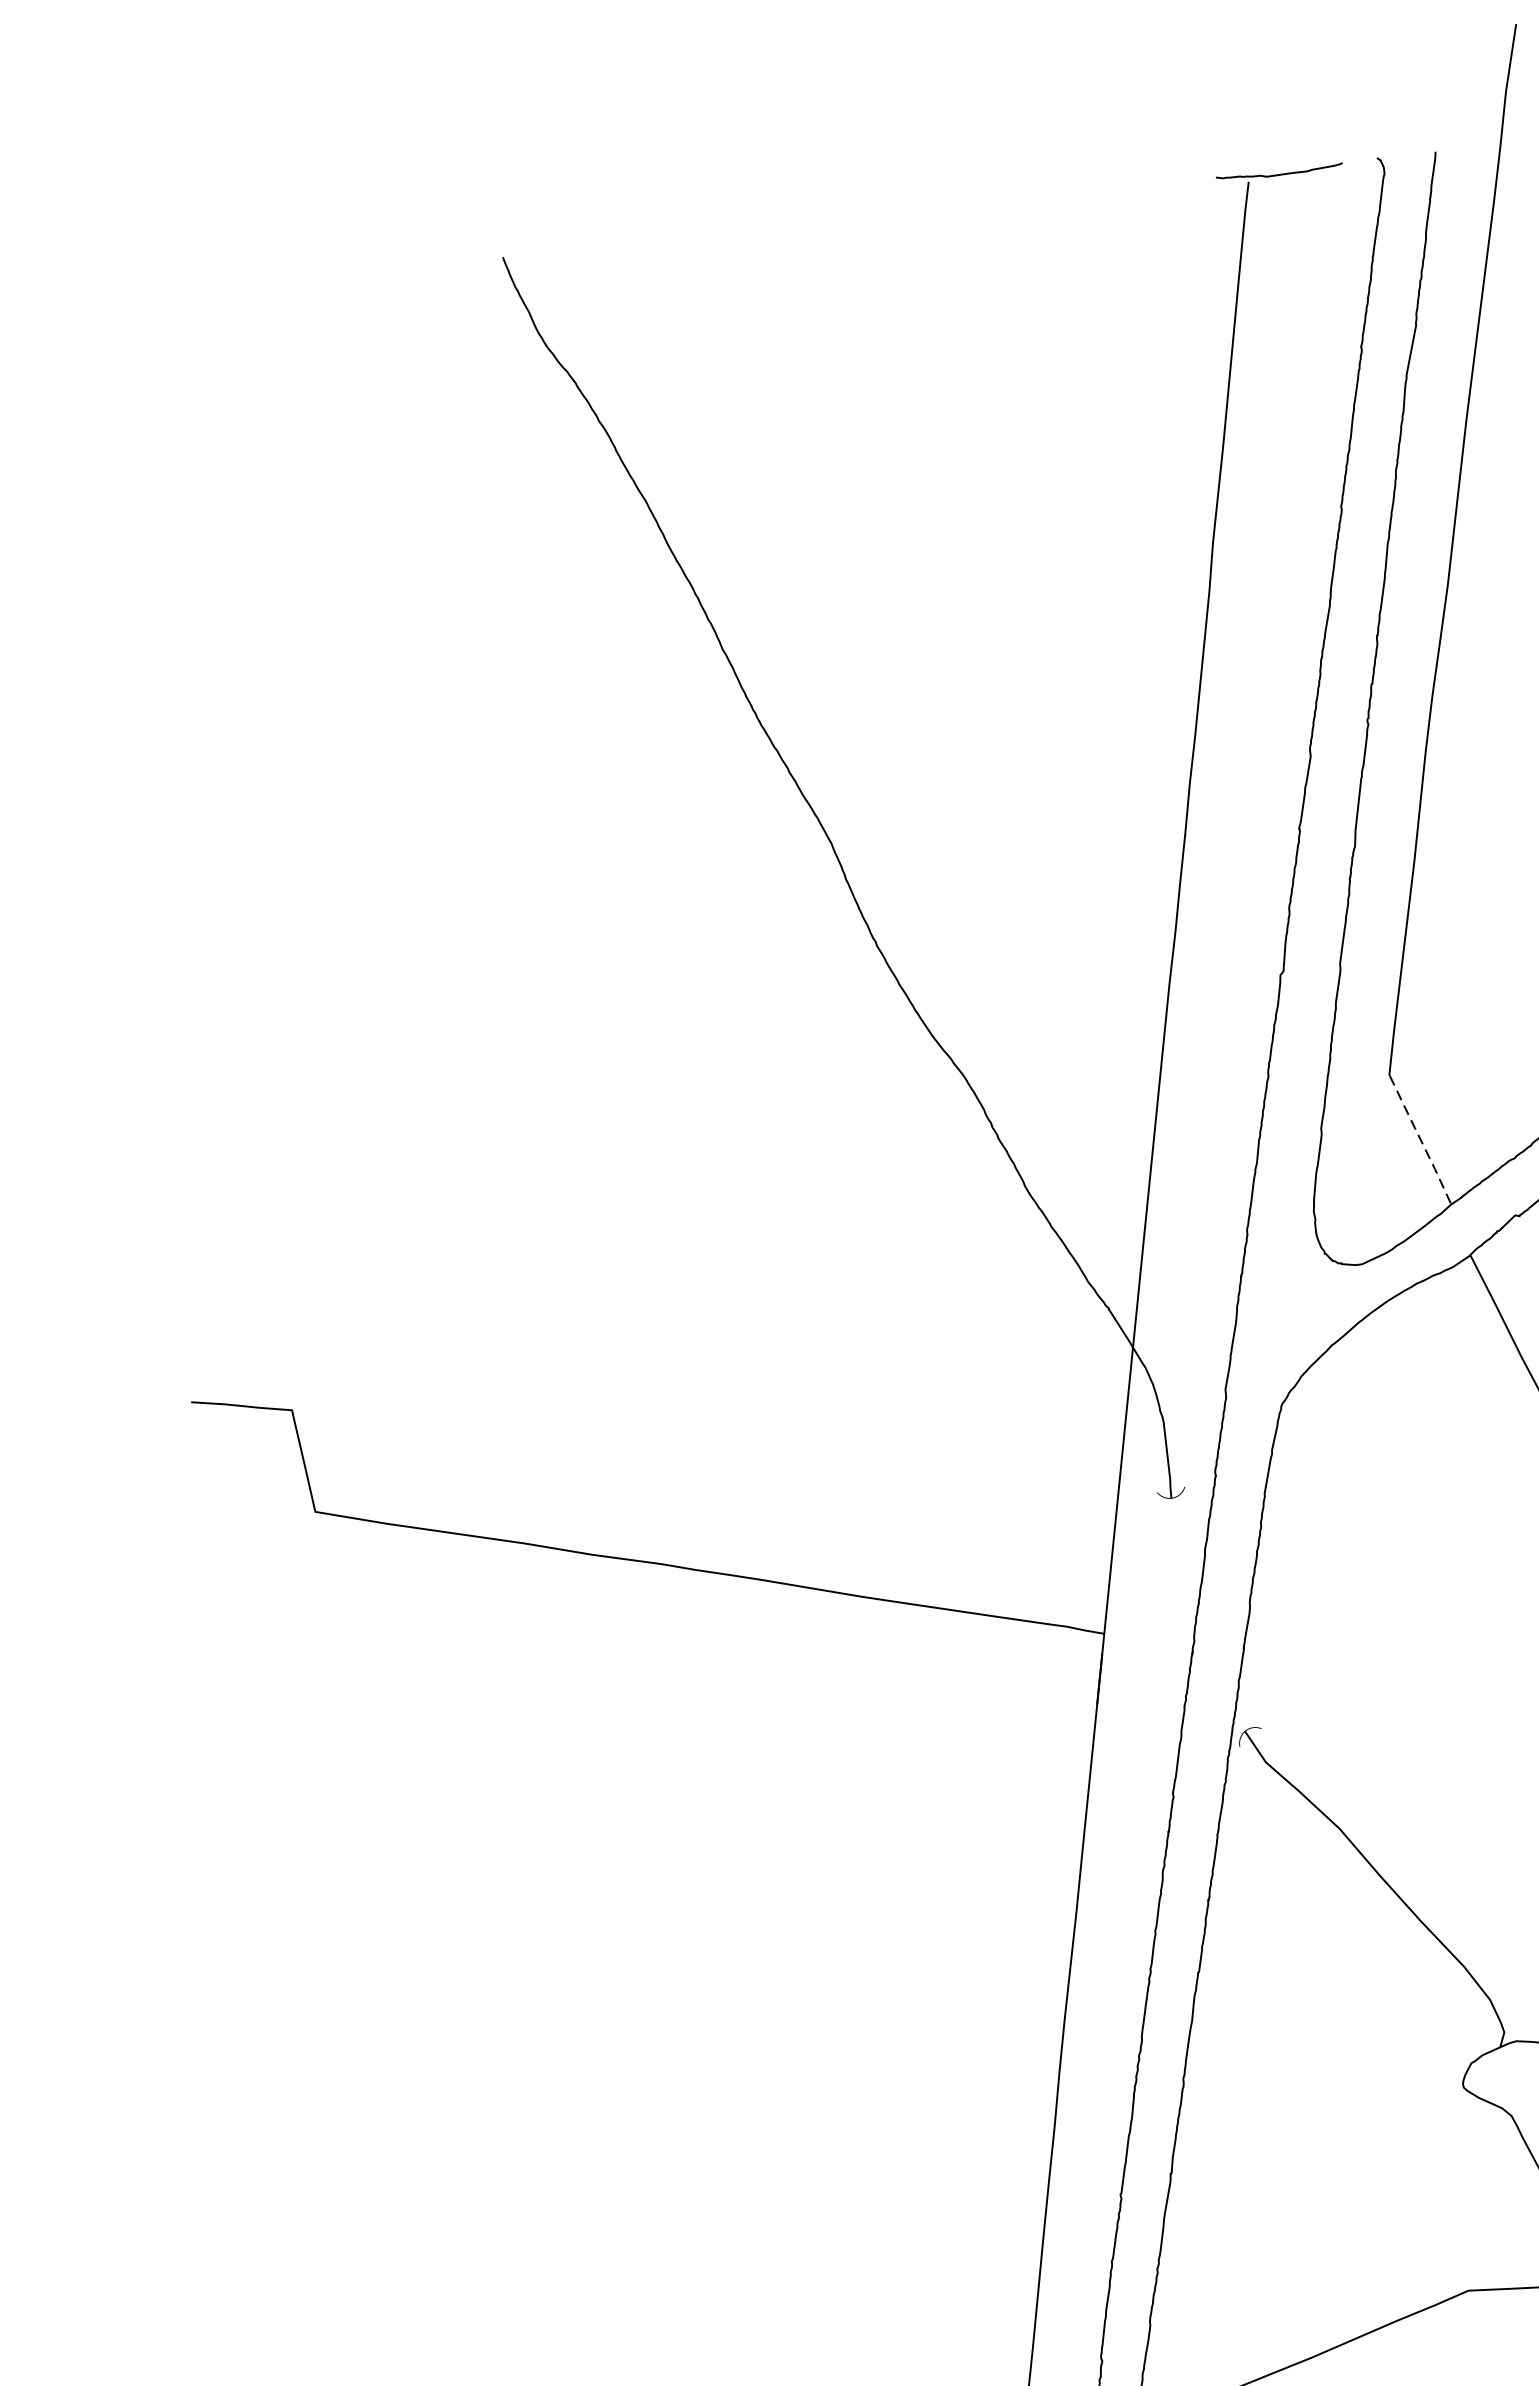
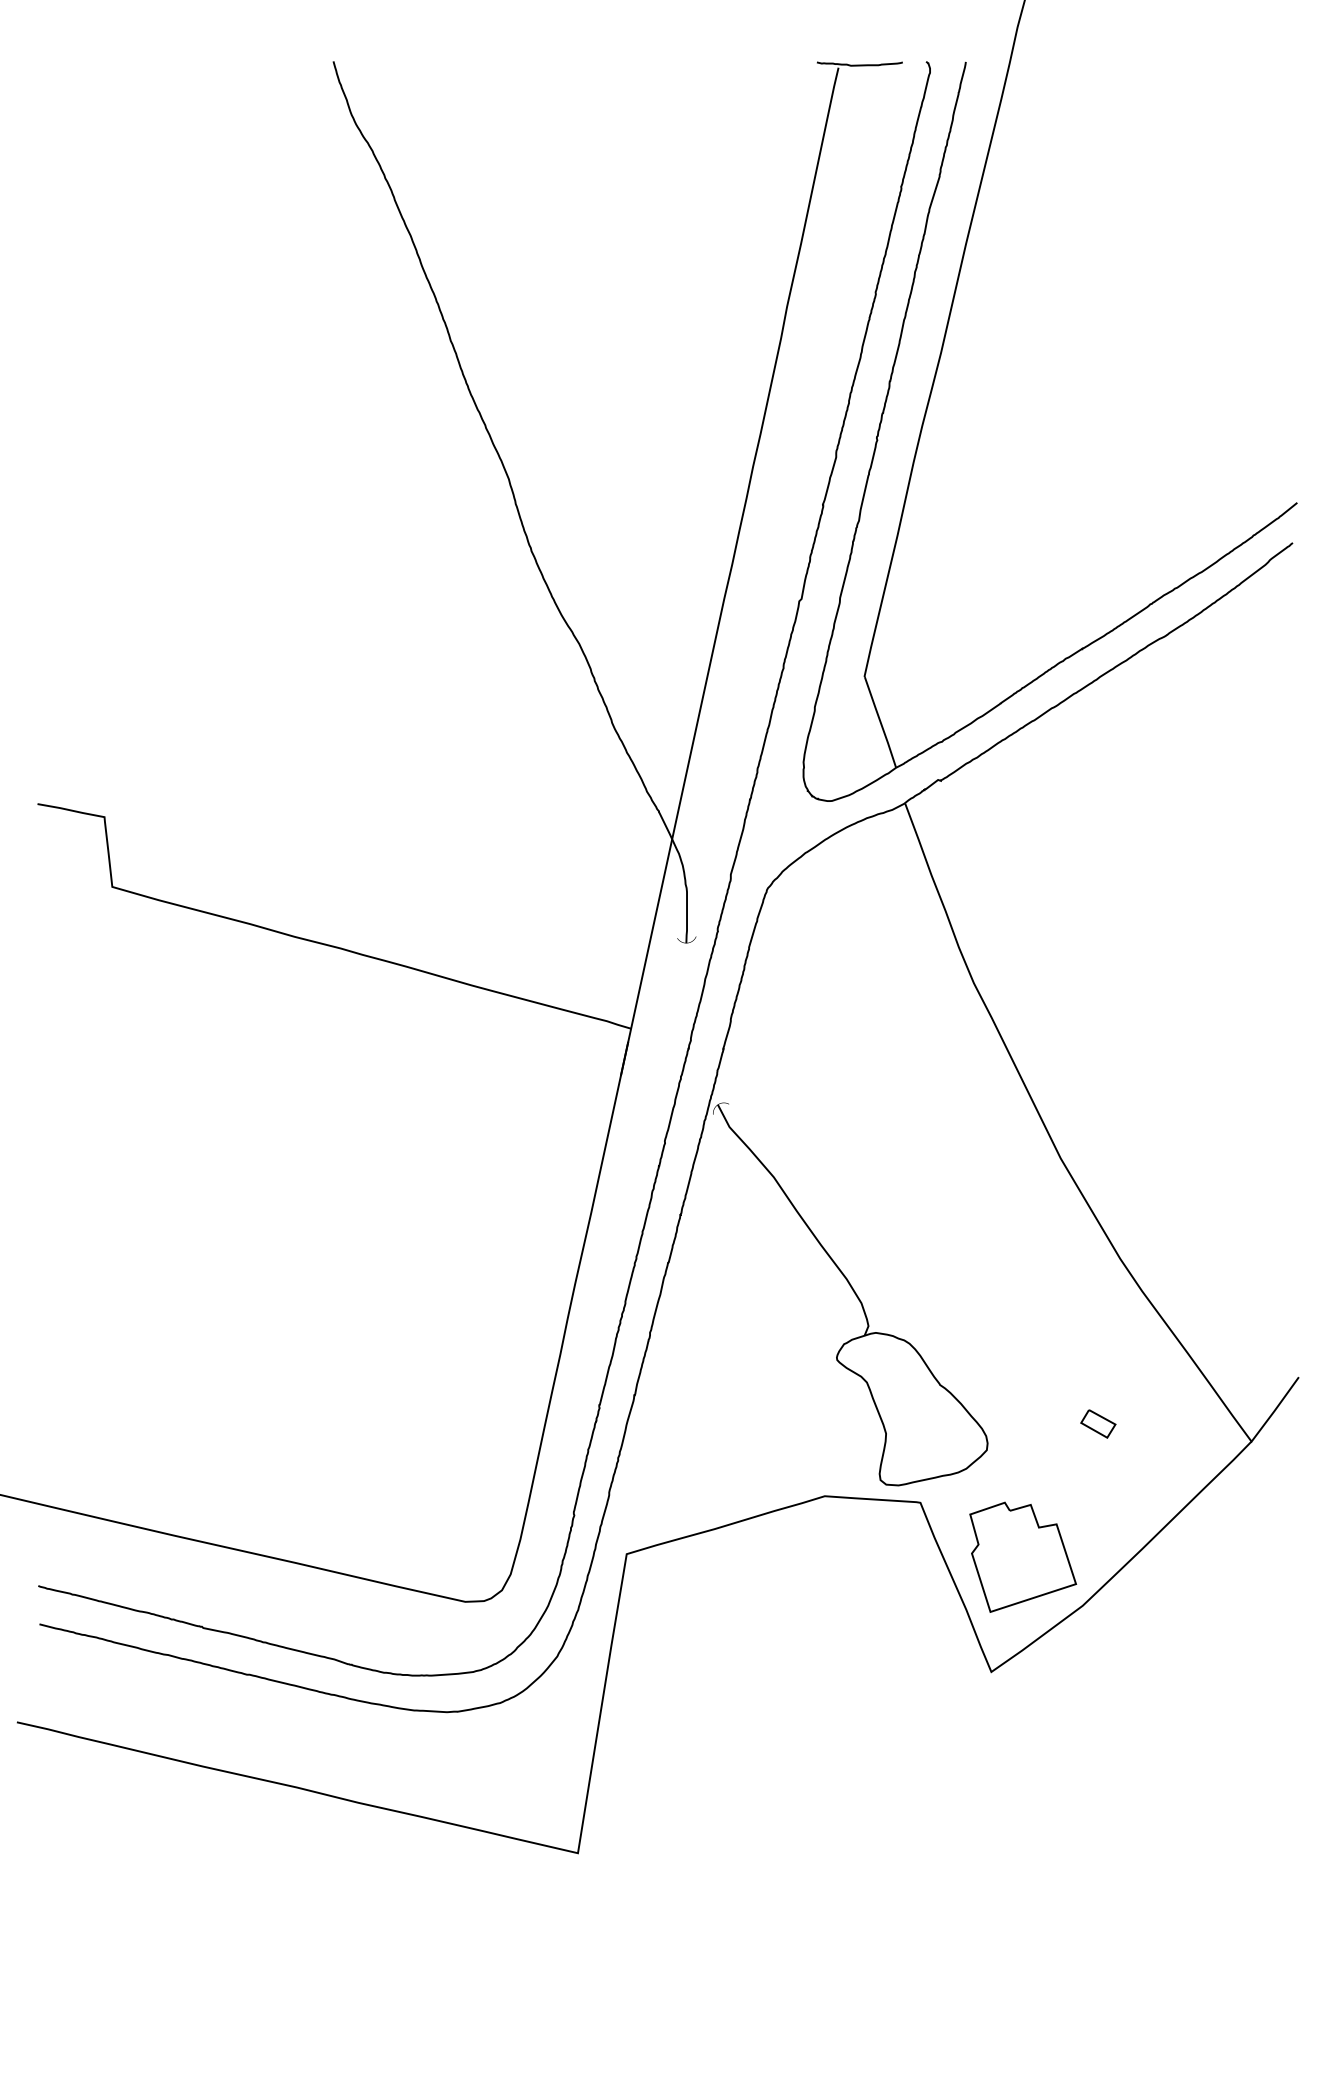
line: (1420, 1140) -> (880, 722), dashed -> solid

